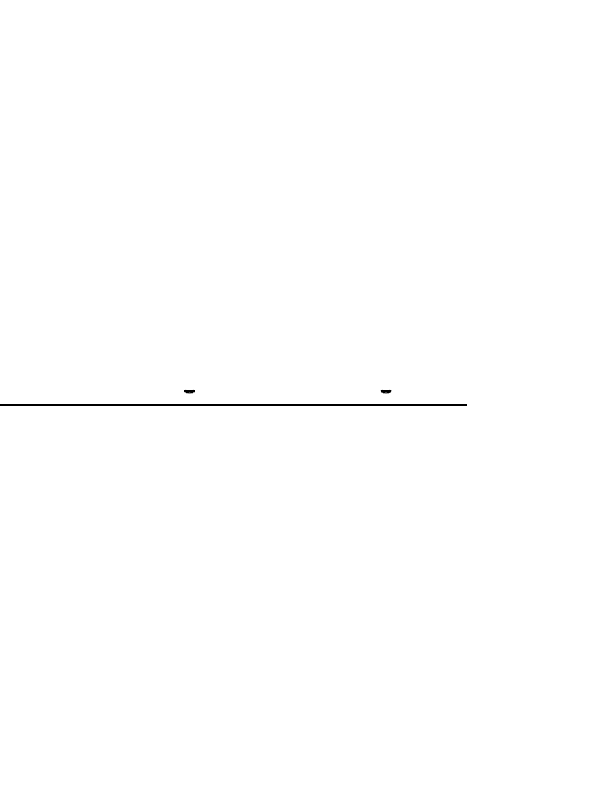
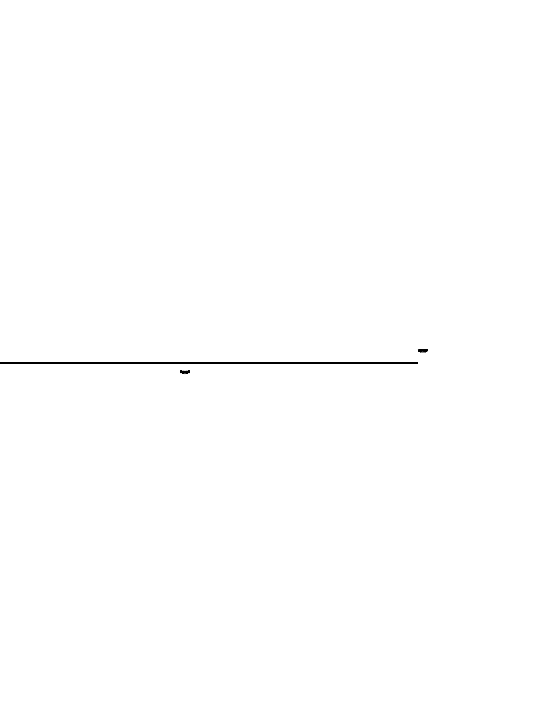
part: (189, 391) -> (184, 372), moved
part: (385, 391) -> (422, 350), moved

